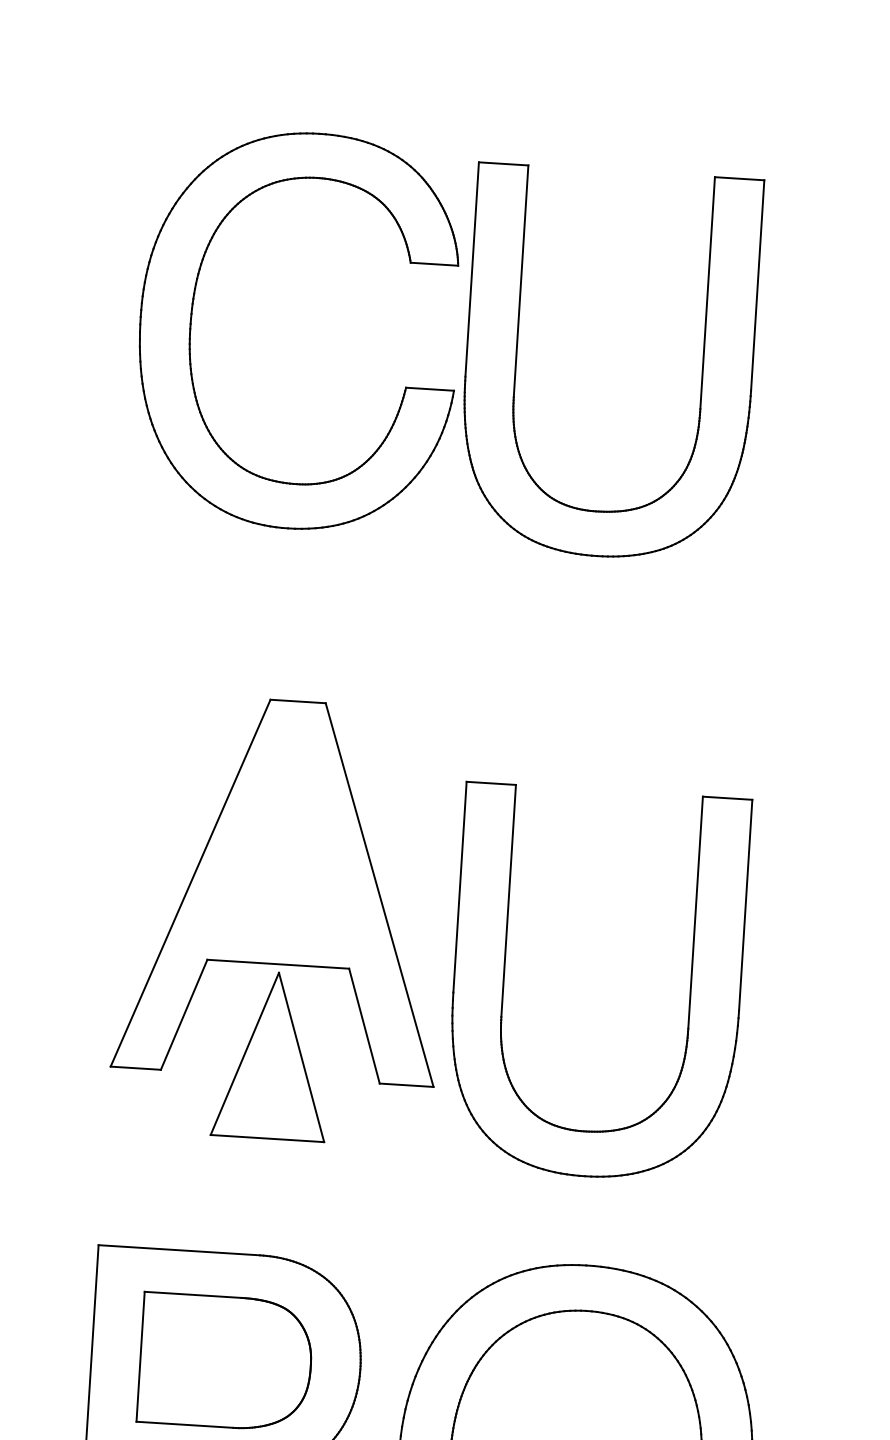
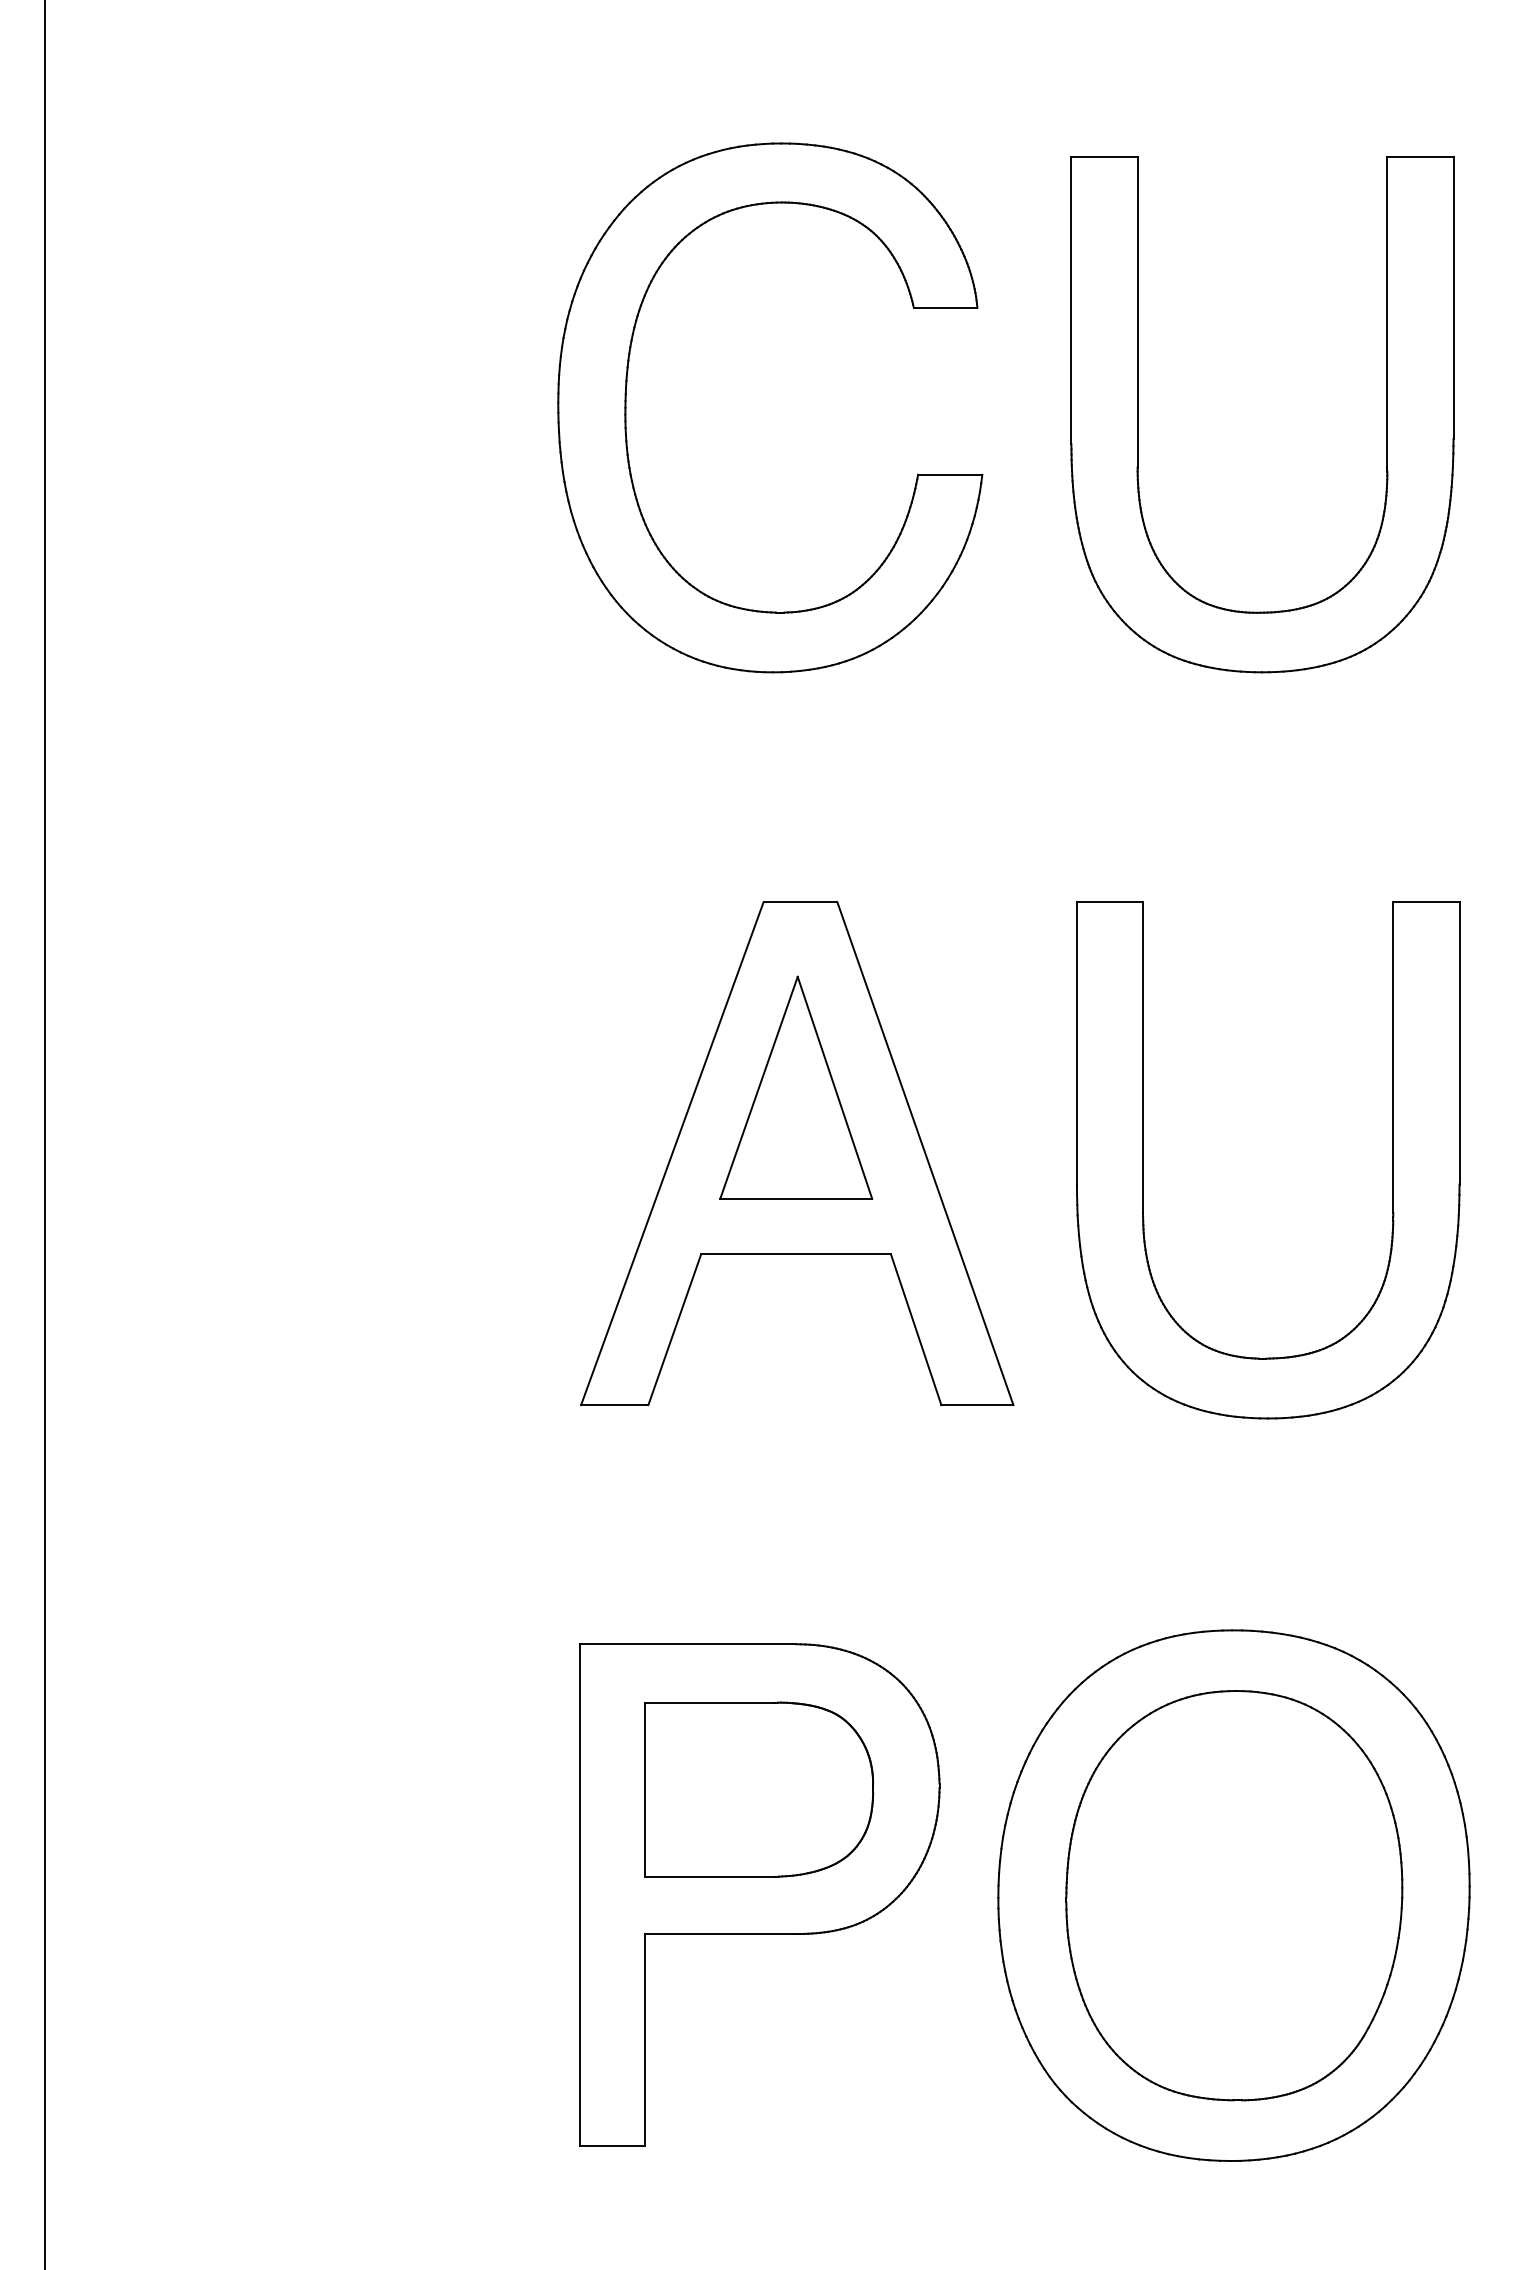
part: (516, 357) -> (1138, 414), moved
part: (690, 989) -> (1392, 1160), moved
part: (272, 1055) -> (796, 1087), moved

